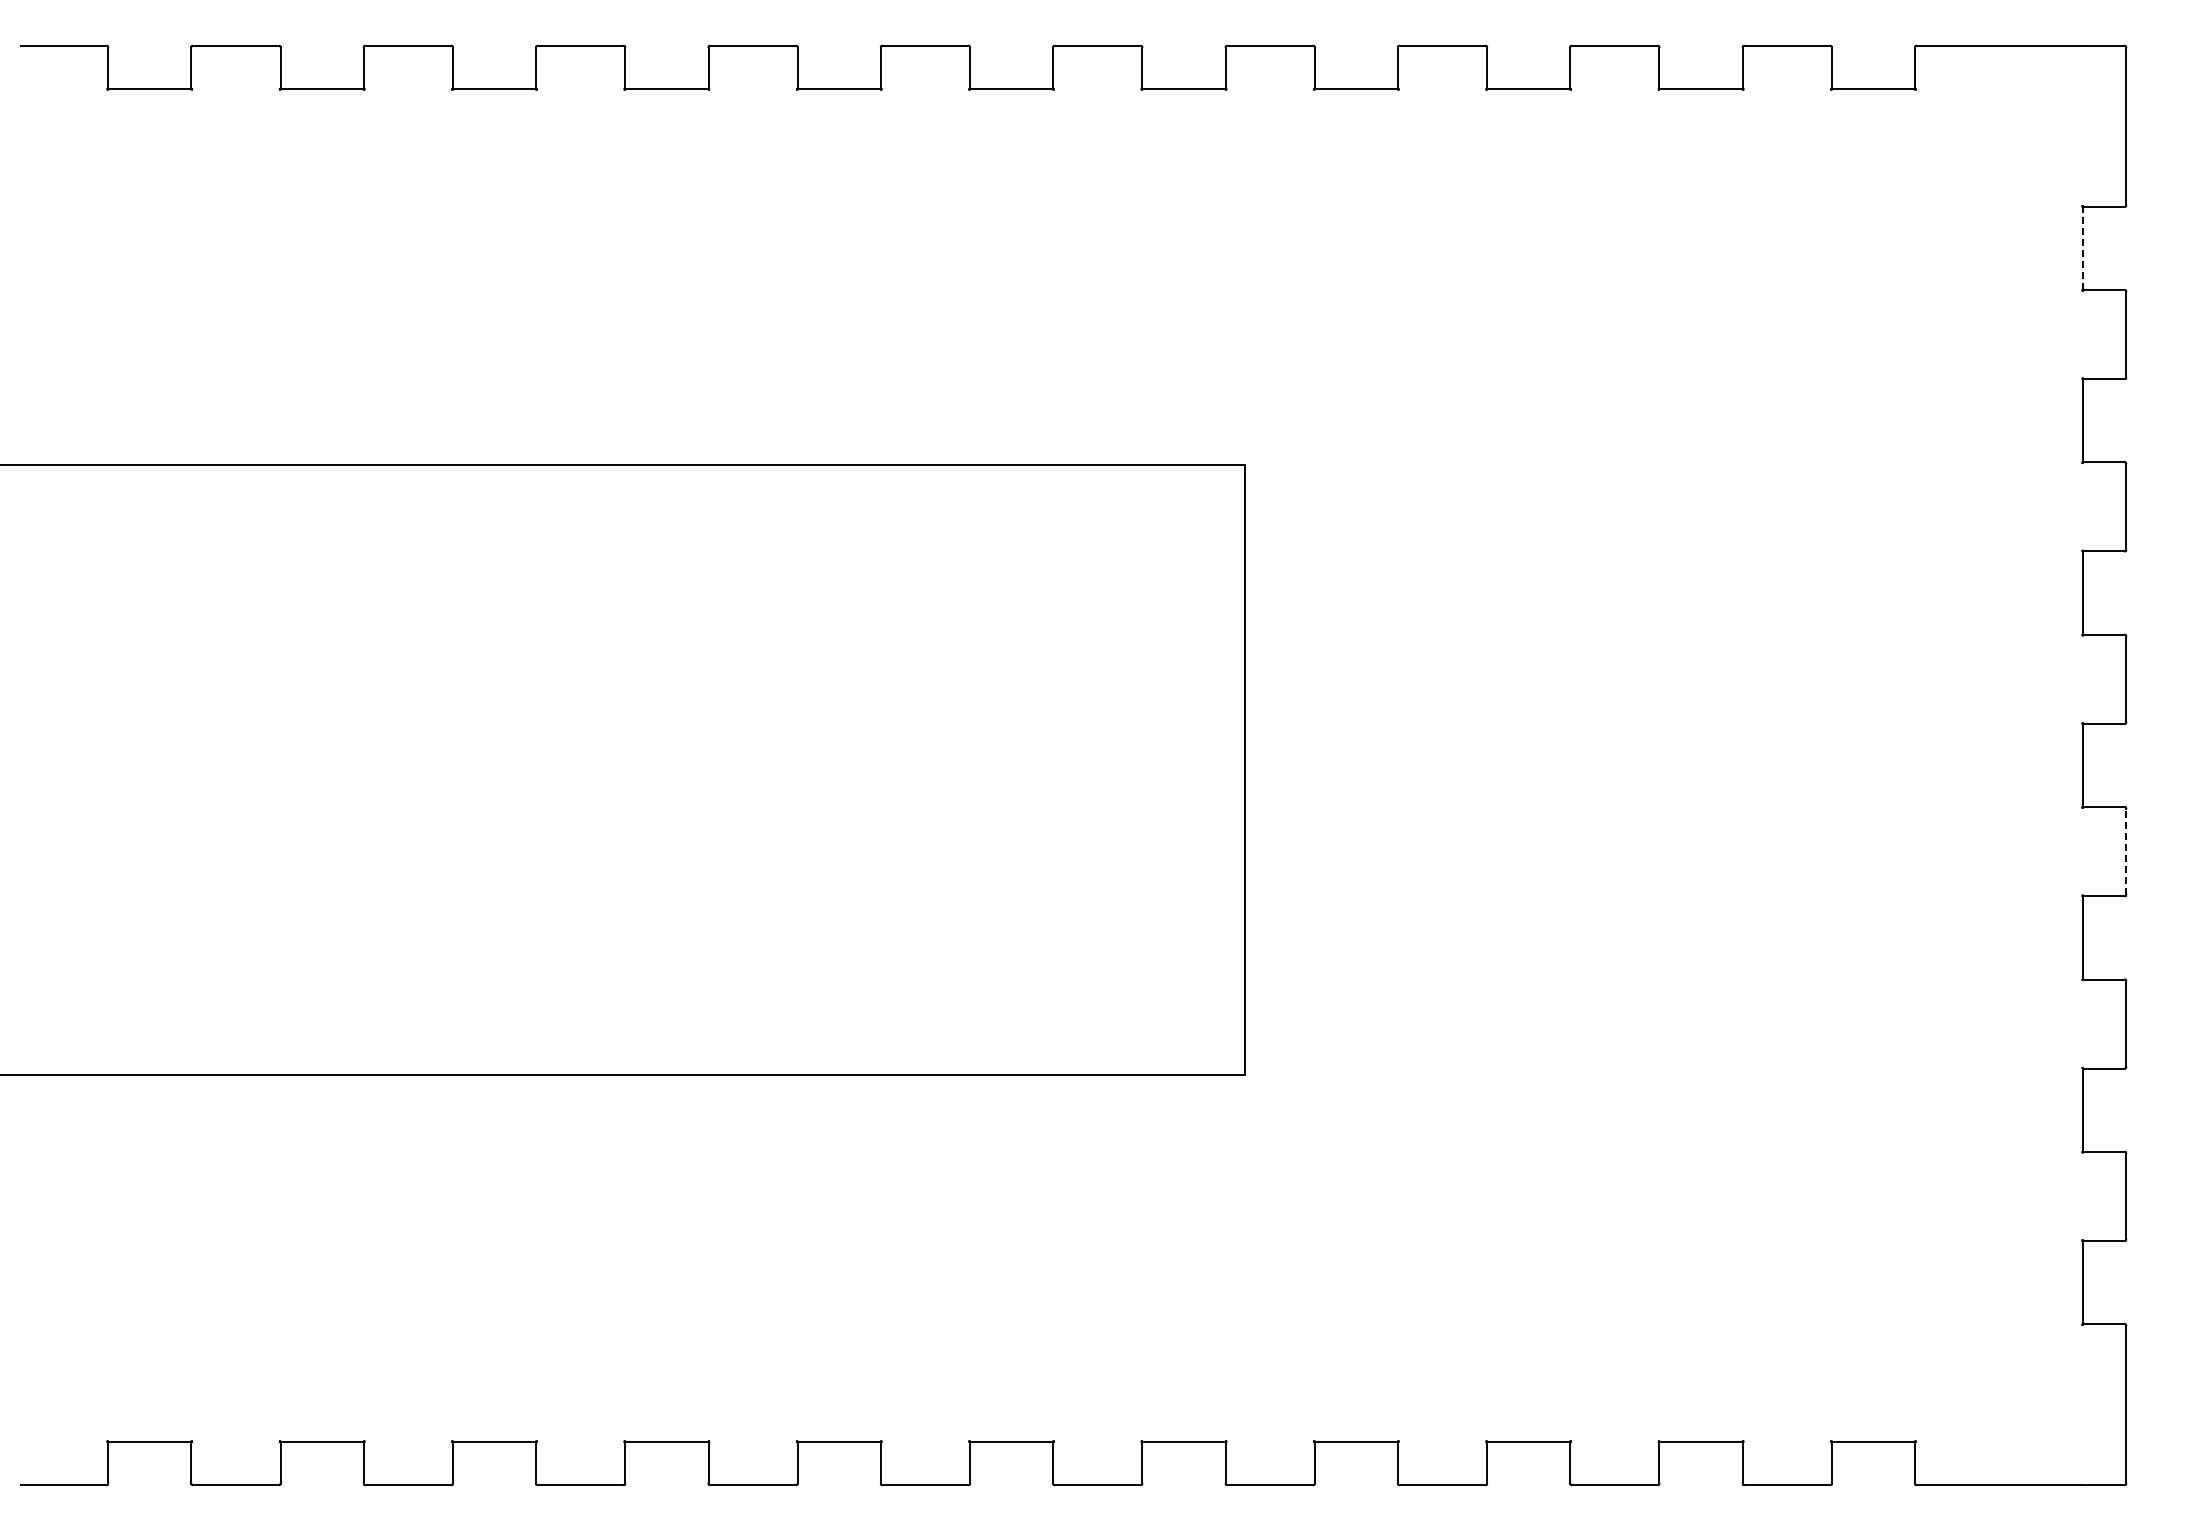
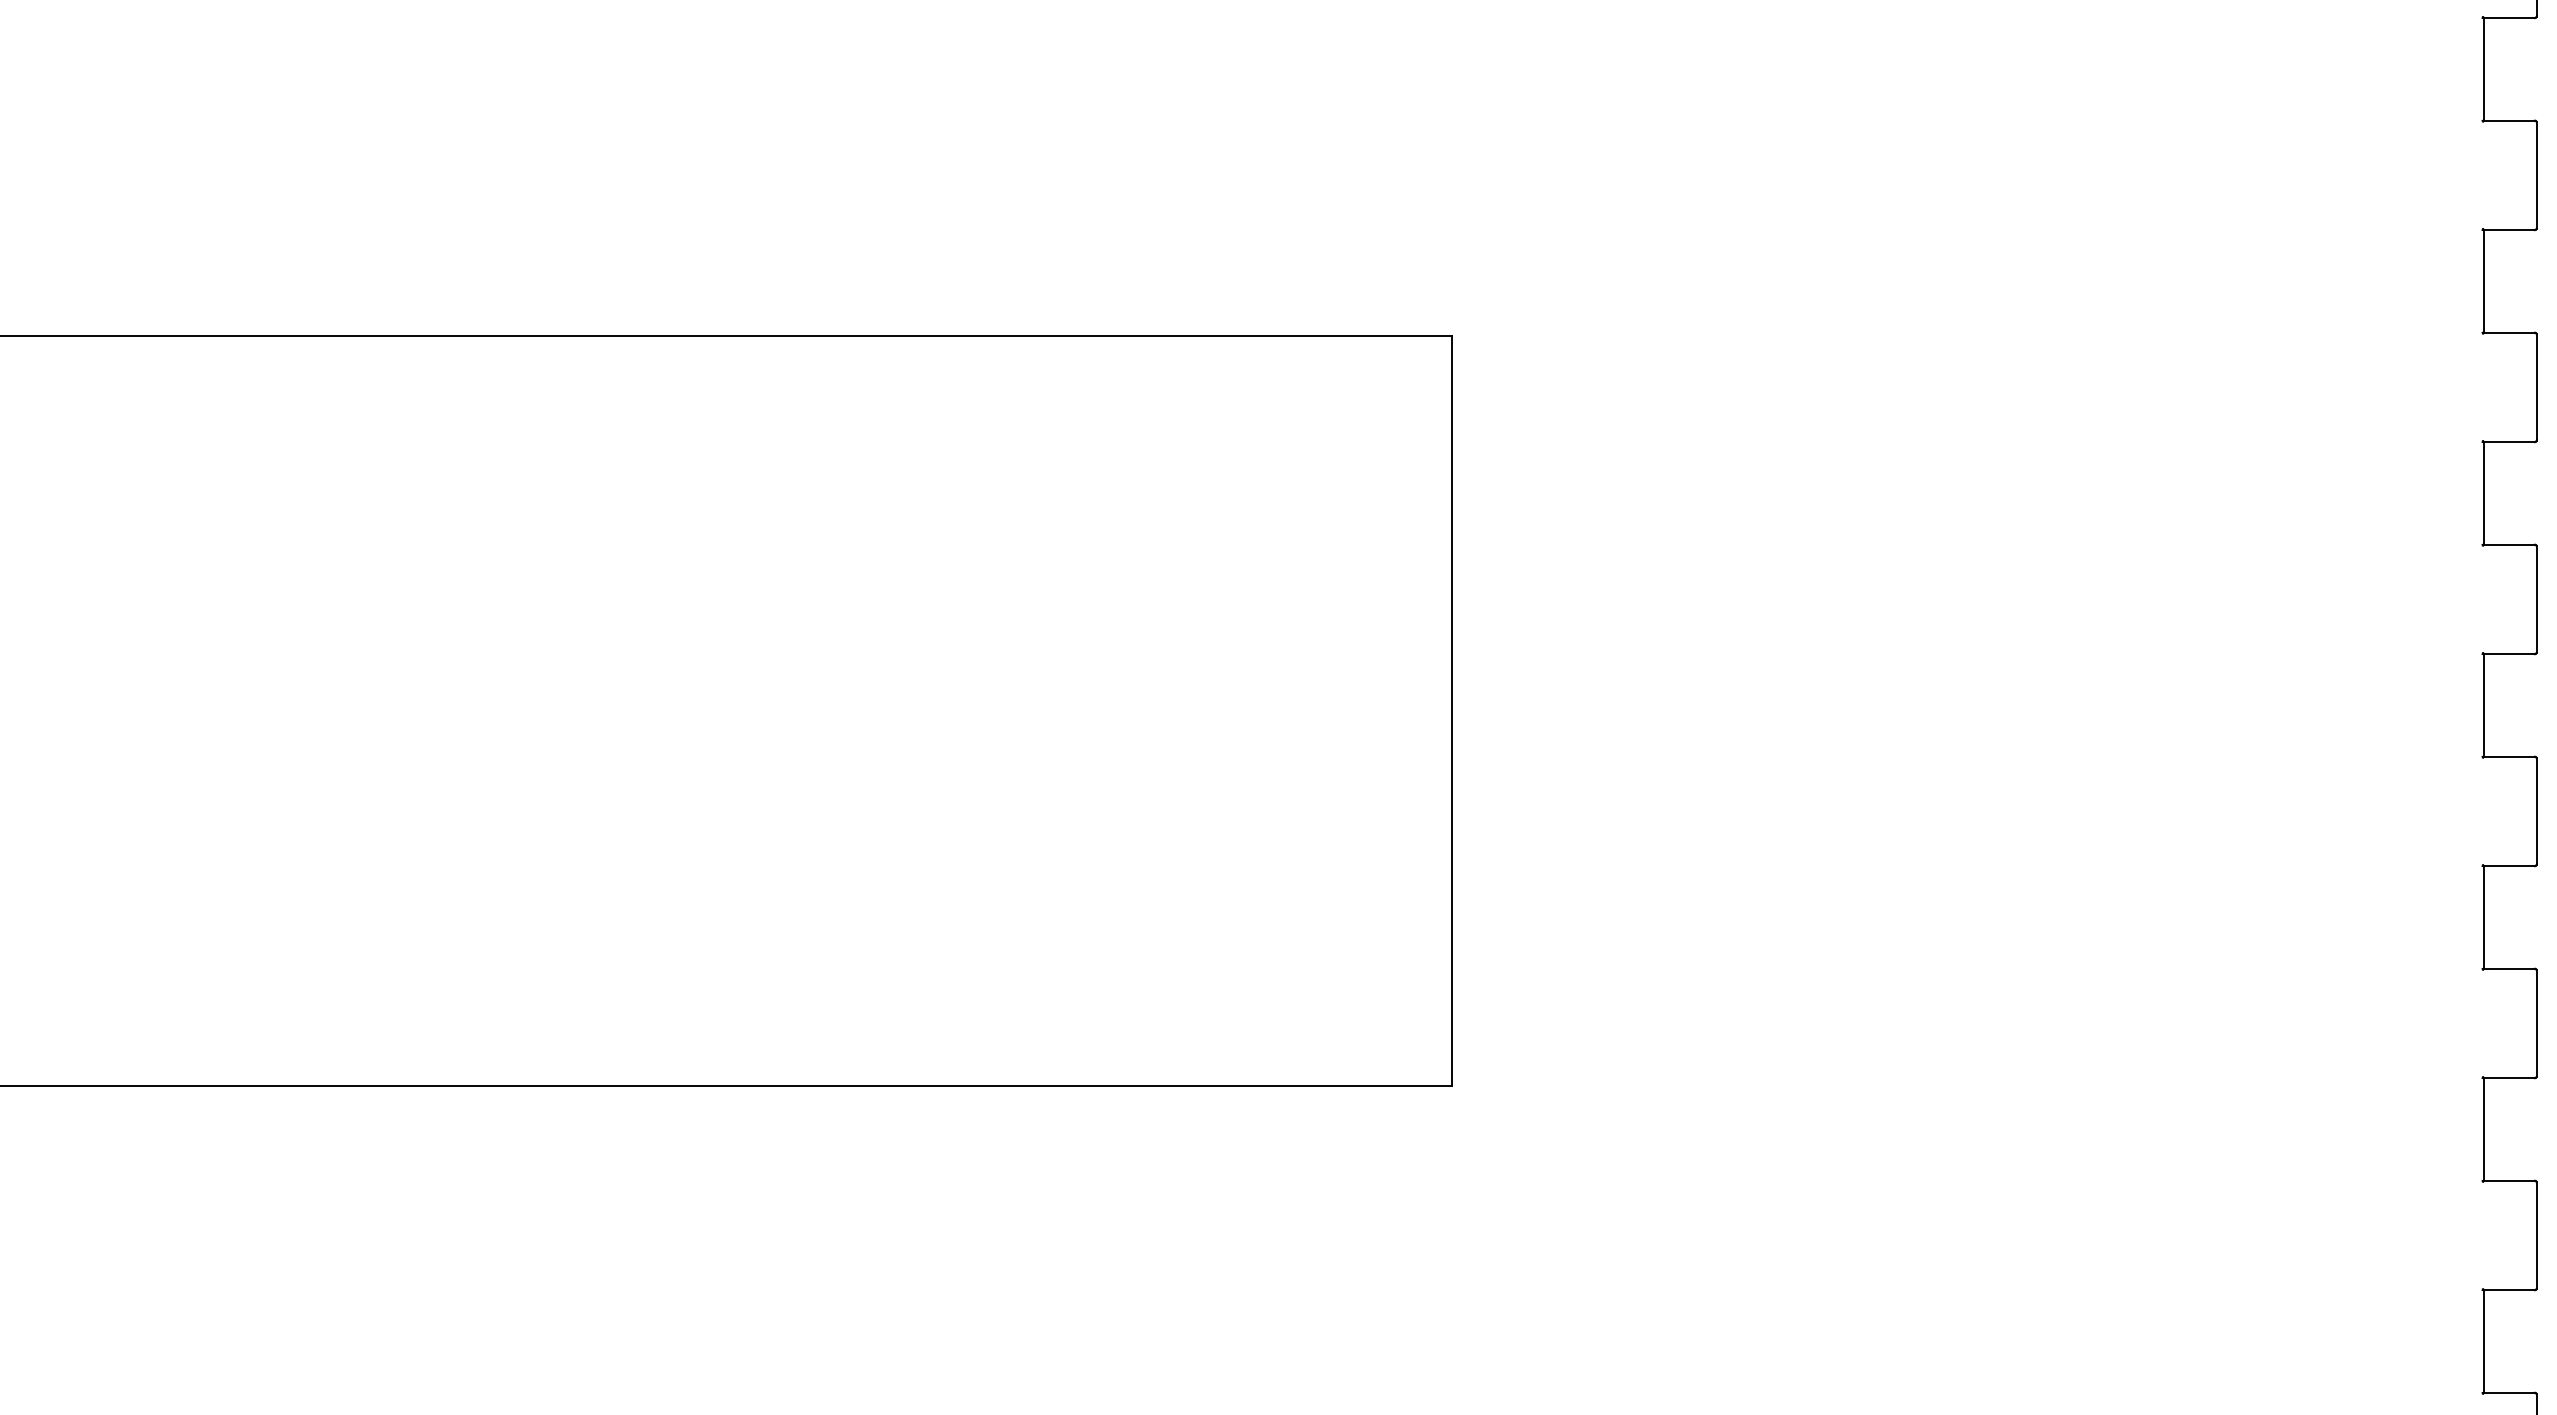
line: (2083, 248) -> (2483, 69), dashed -> solid
line: (2126, 851) -> (2536, 811), dashed -> solid

